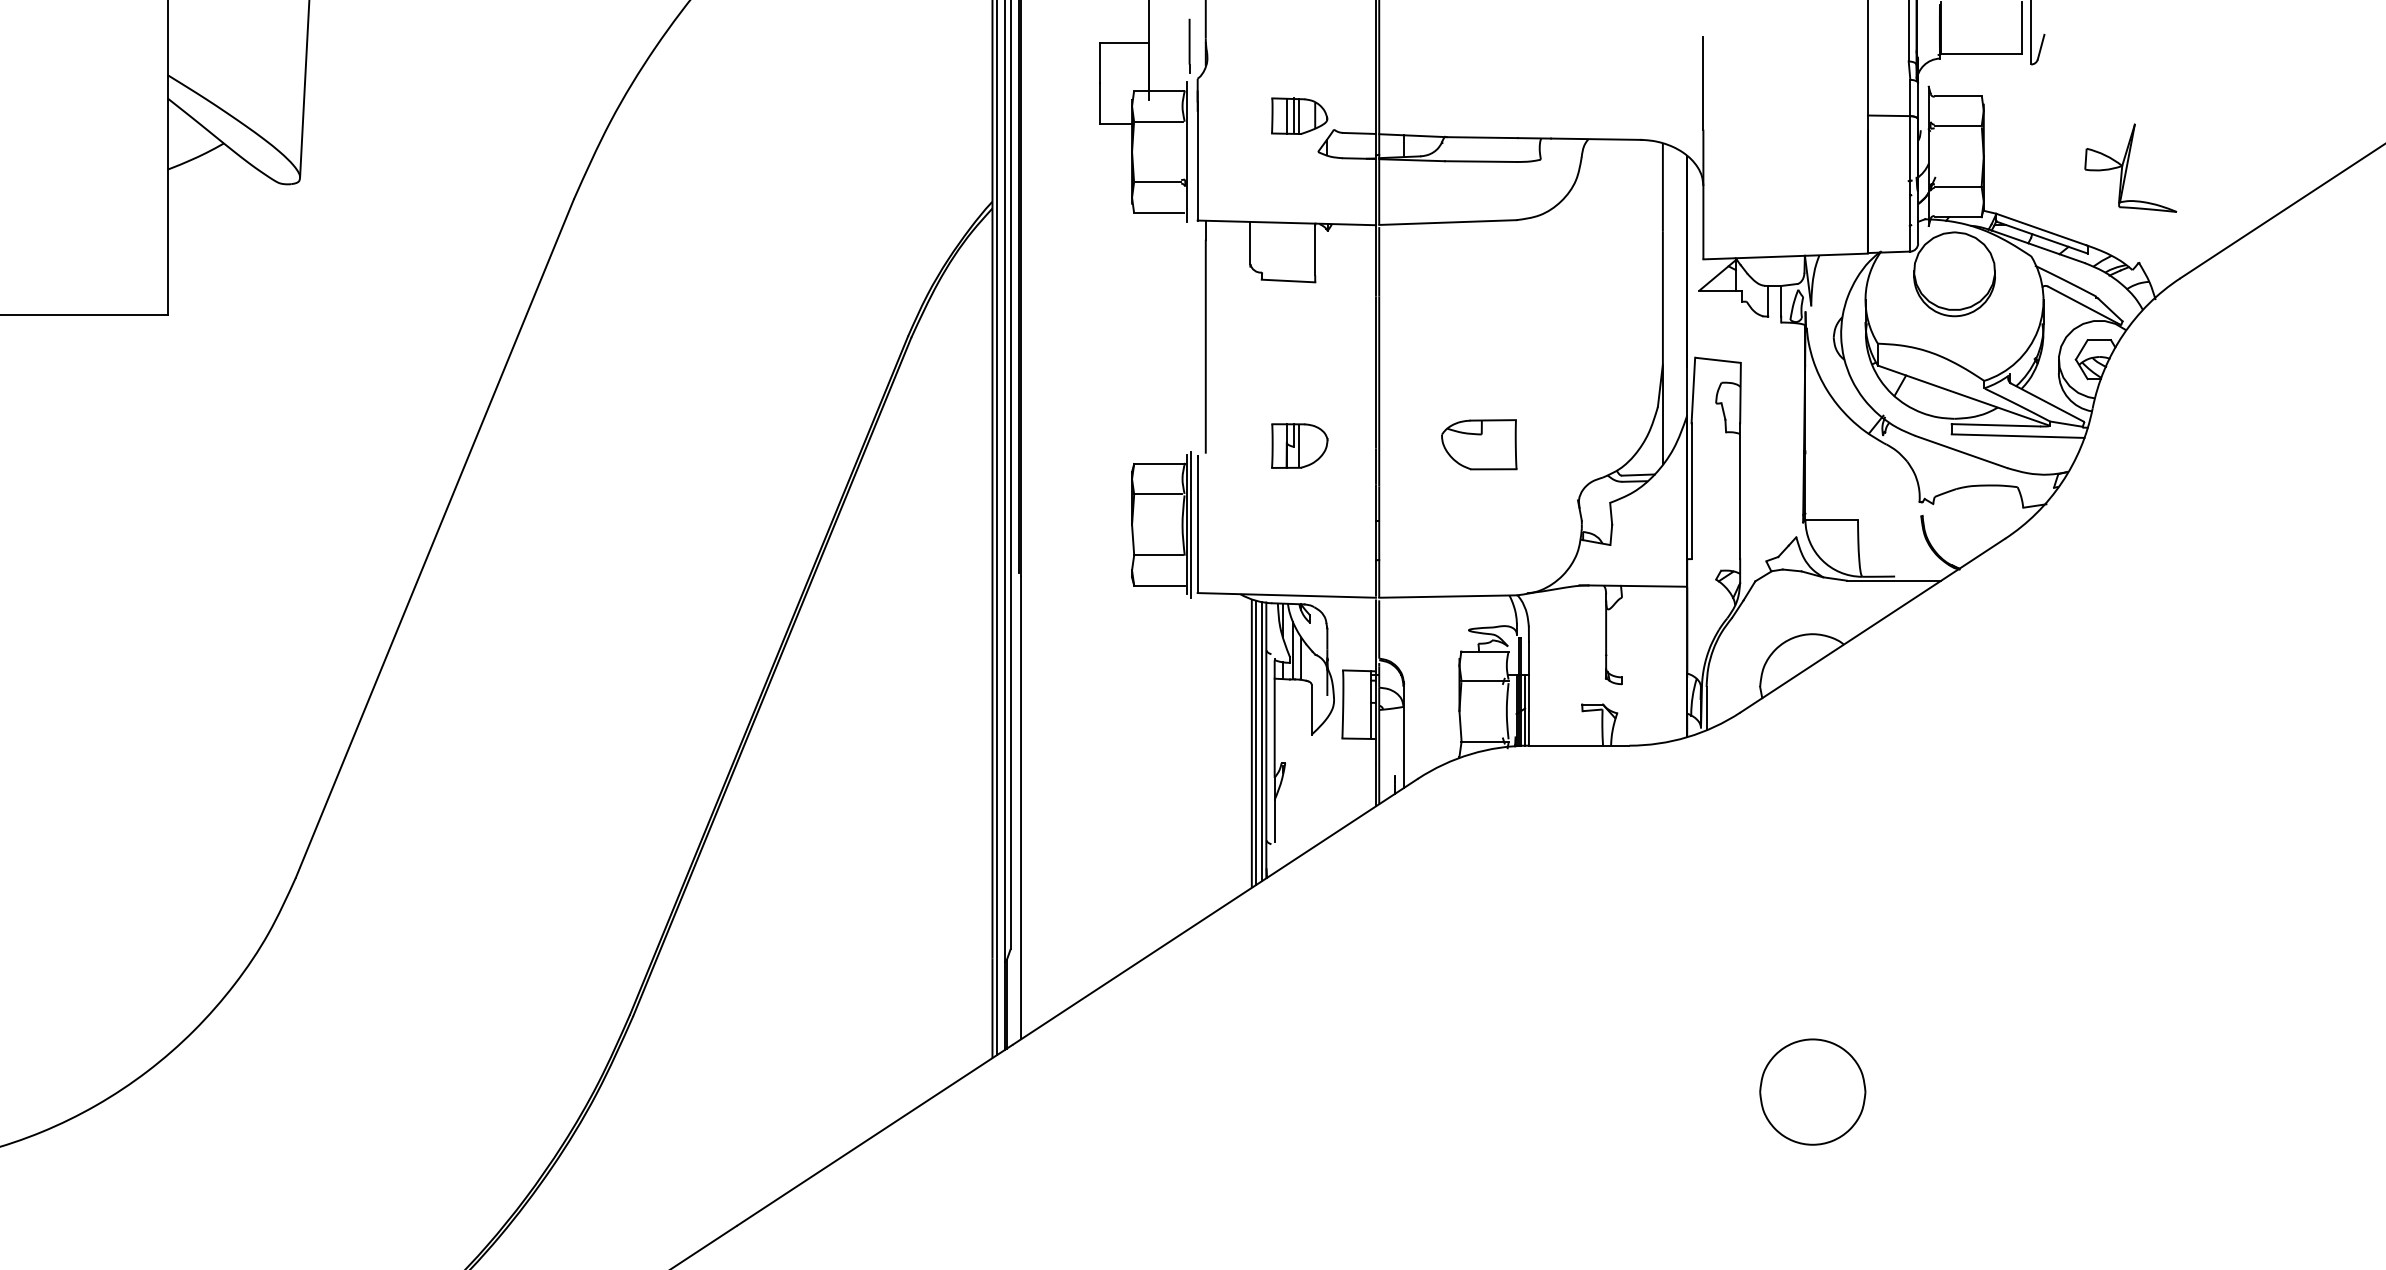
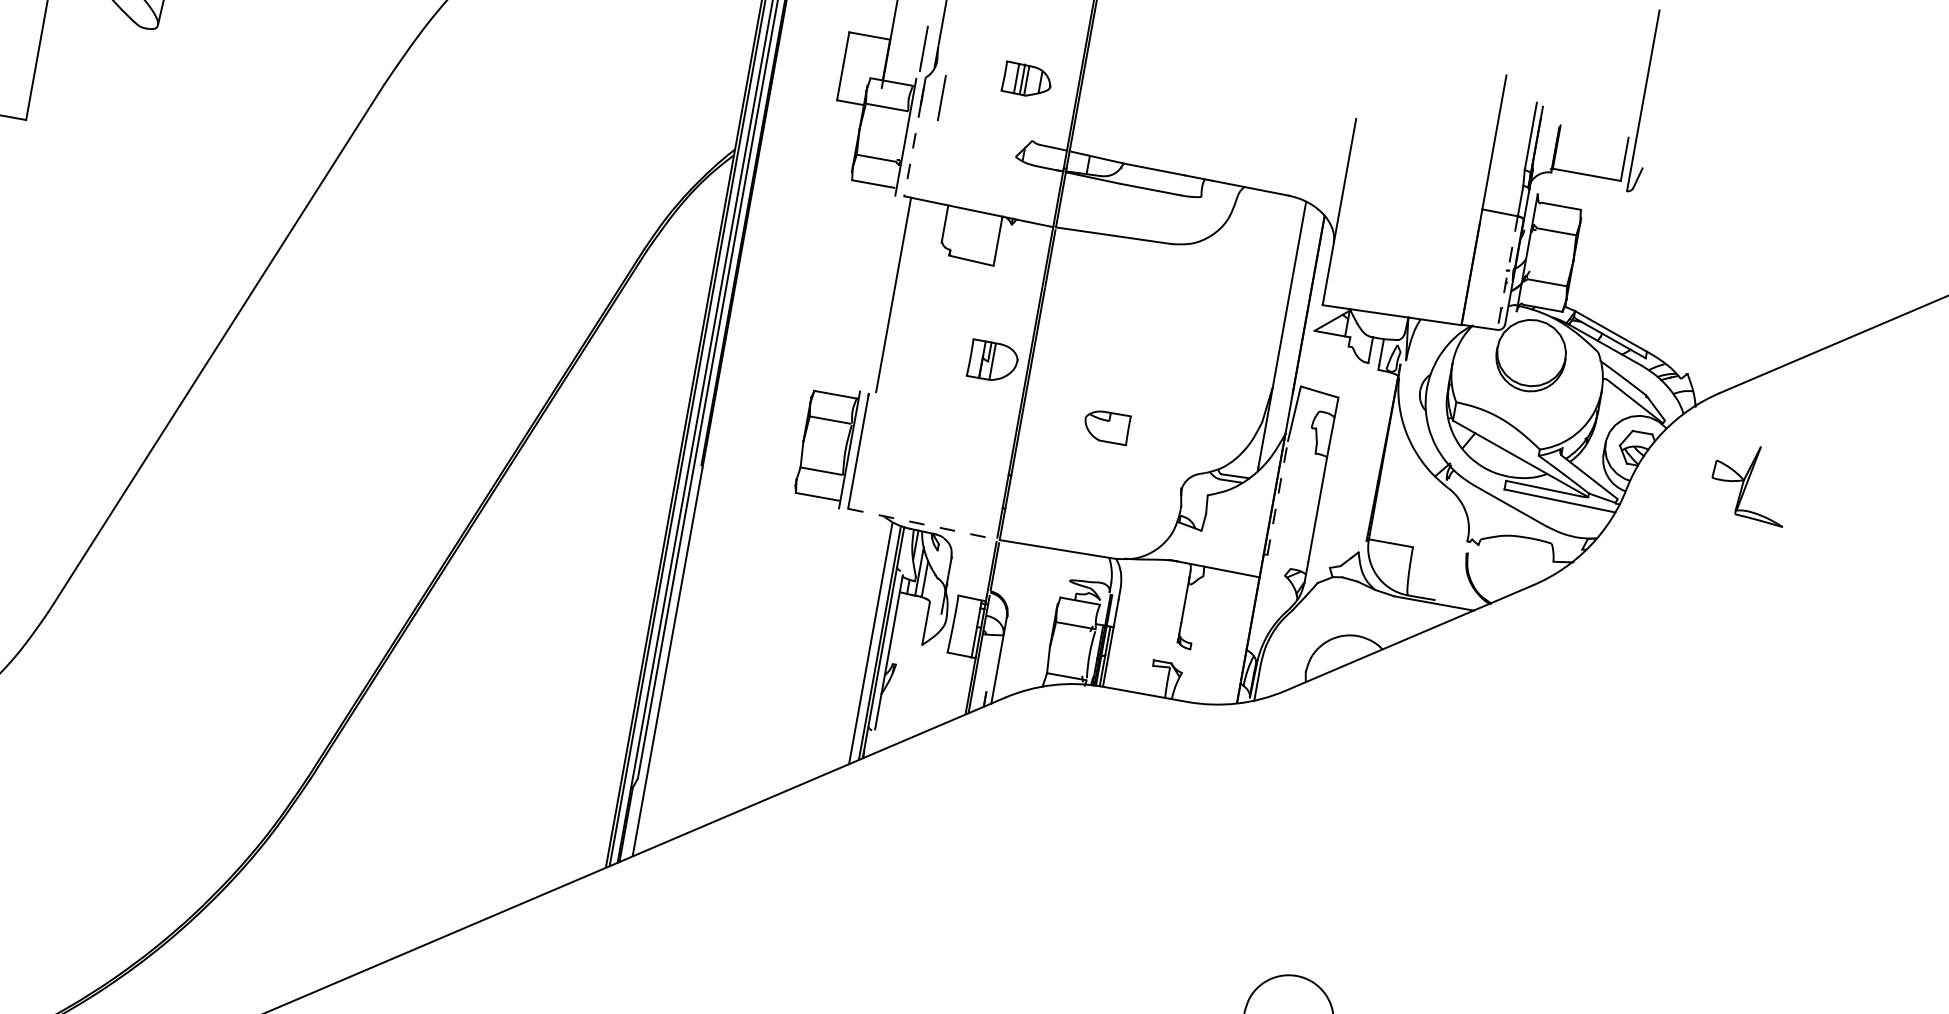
line: (1220, 98) -> (941, 97), added
part: (1299, 115) -> (1027, 79), moved
line: (1197, 164) -> (912, 149), solid -> dashed
part: (2130, 167) -> (1750, 482), moved
line: (1910, 183) -> (1507, 272), solid -> dashed
part: (1479, 444) -> (1106, 426), size x0.7
part: (1299, 445) -> (993, 361), moved
line: (1691, 491) -> (1277, 498), solid -> dashed
line: (1191, 524) -> (853, 450), removed
line: (1287, 595) -> (923, 524), solid -> dashed
line: (1256, 742) -> (874, 642), removed

